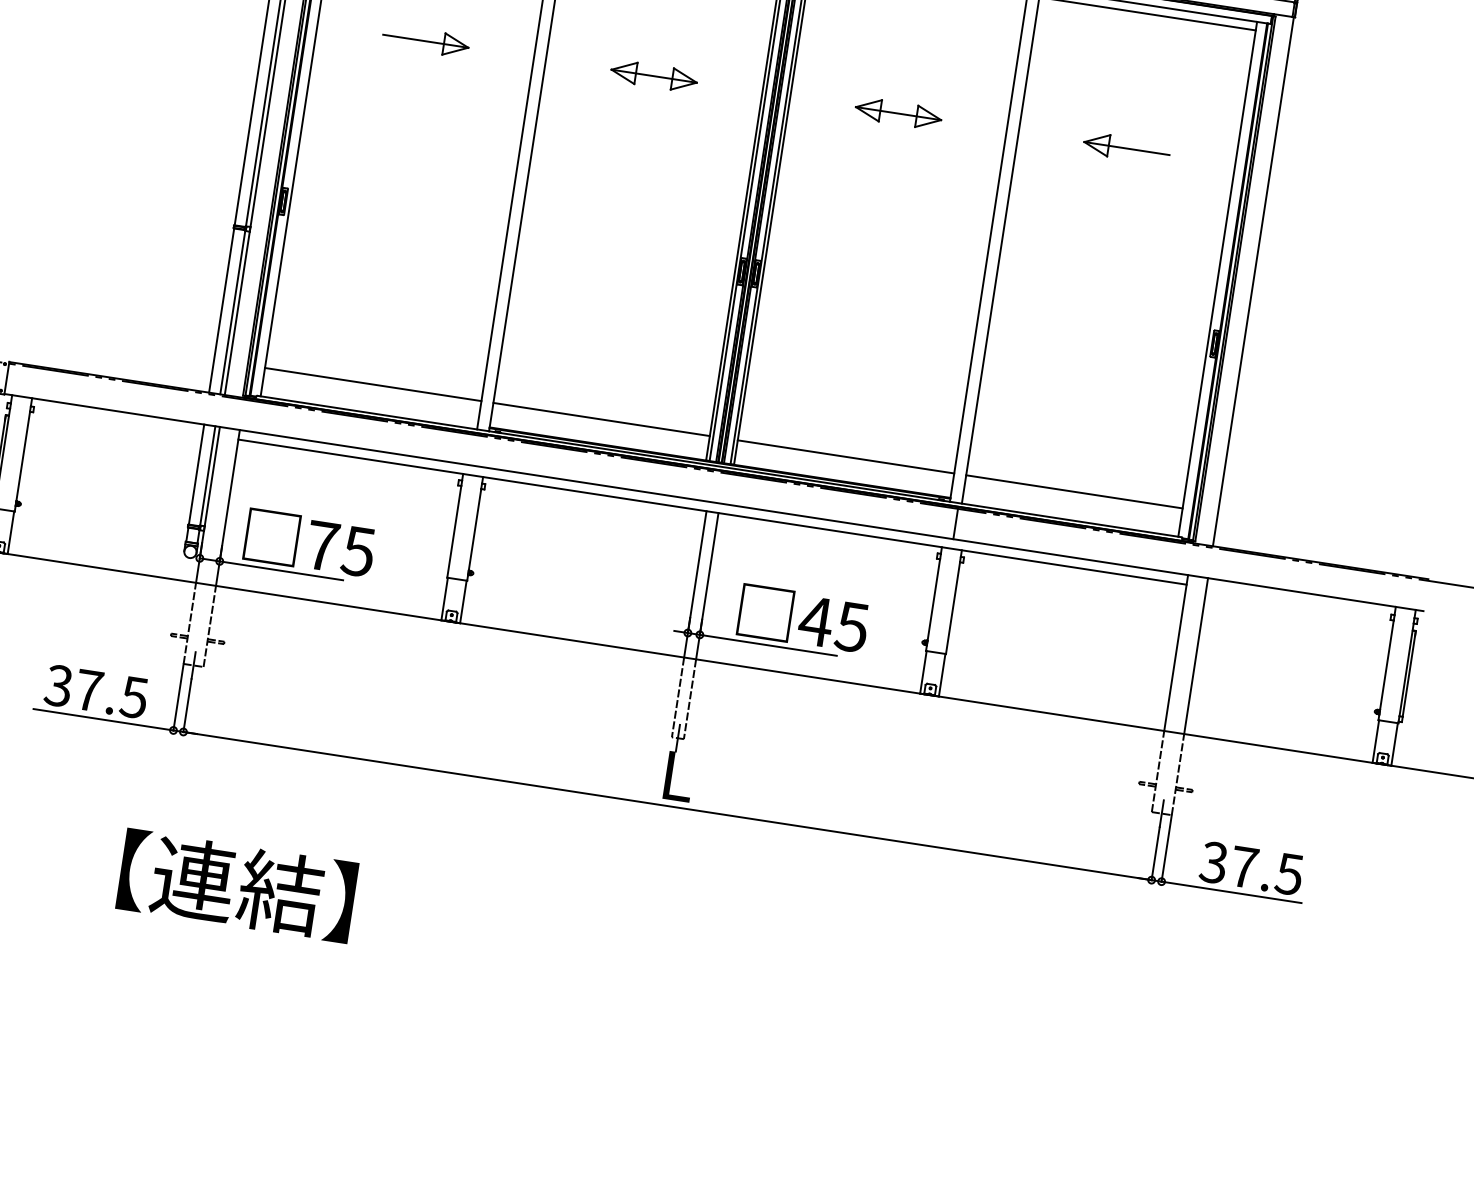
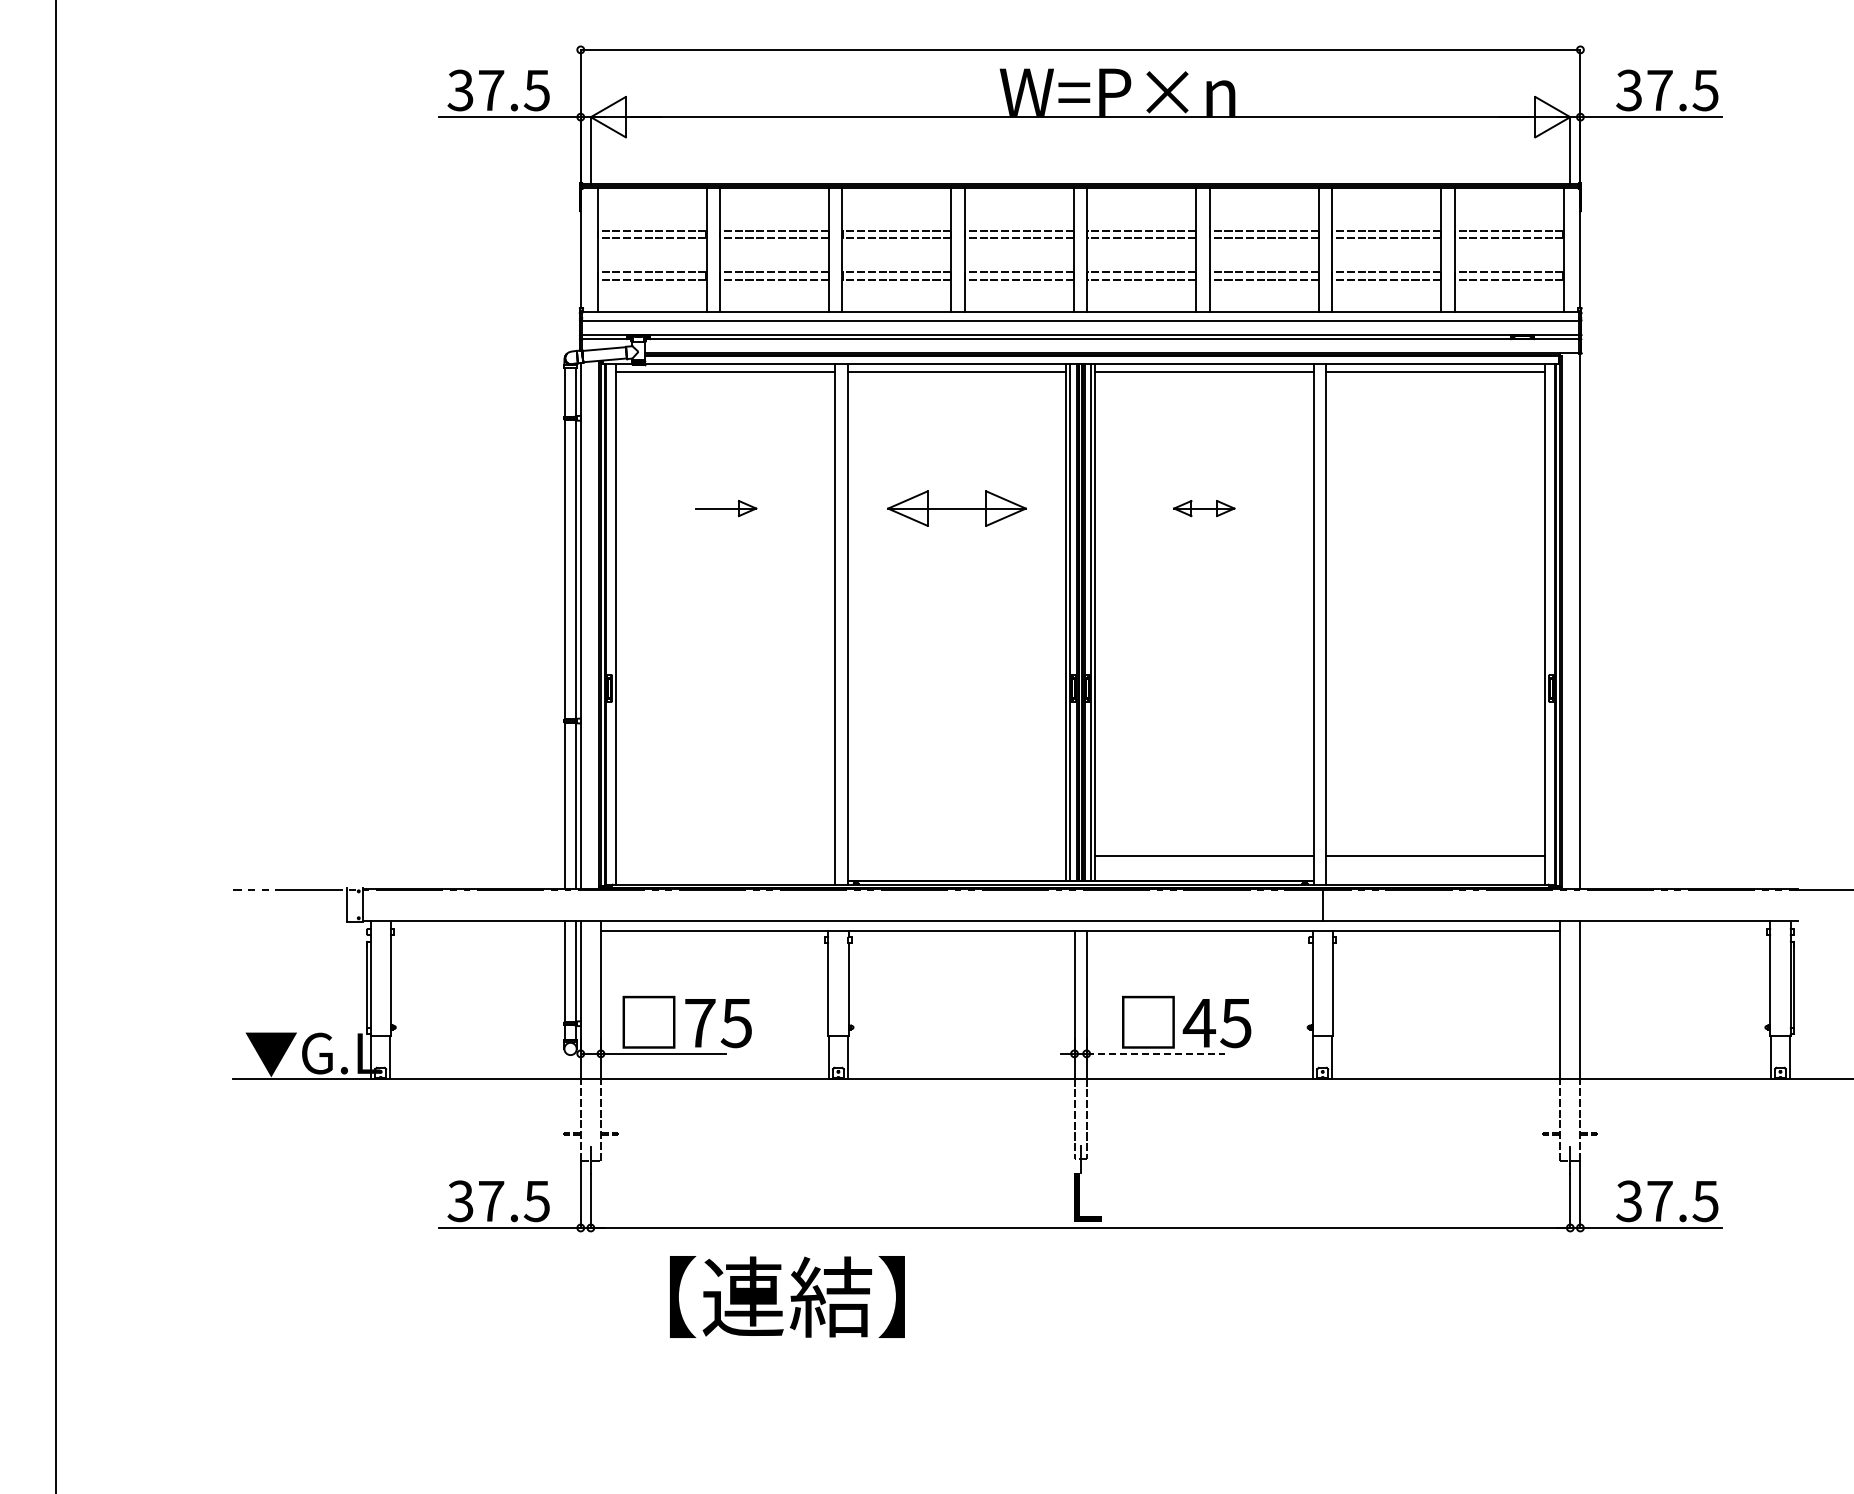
part: (426, 41) -> (726, 508), size x0.7
part: (653, 76) -> (956, 508), size x1.6
part: (898, 113) -> (1204, 508), size x0.7
part: (1126, 148) -> (1434, 508), removed
line: (372, 384) -> (725, 855), removed
line: (601, 419) -> (956, 855), removed
line: (768, 645) -> (1156, 1053), solid -> dashed
text: (237, 885) -> (787, 1296), moved

